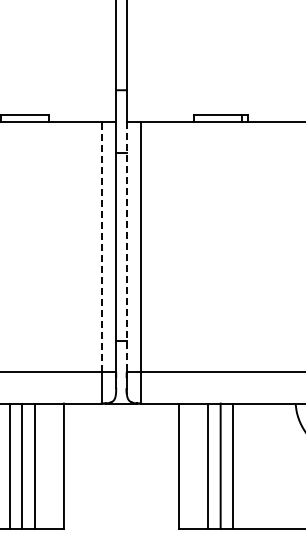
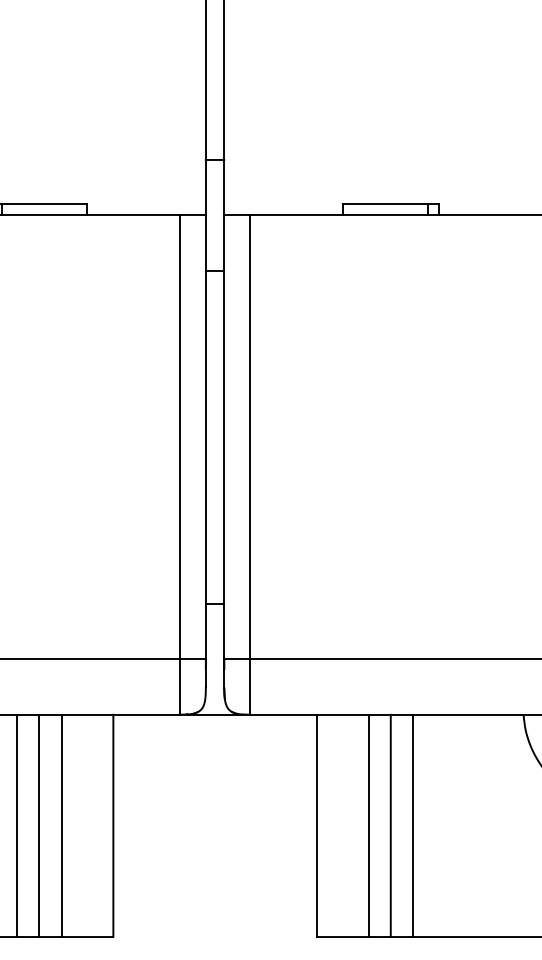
line: (101, 246) -> (179, 436), dashed -> solid
line: (126, 247) -> (224, 438), dashed -> solid

